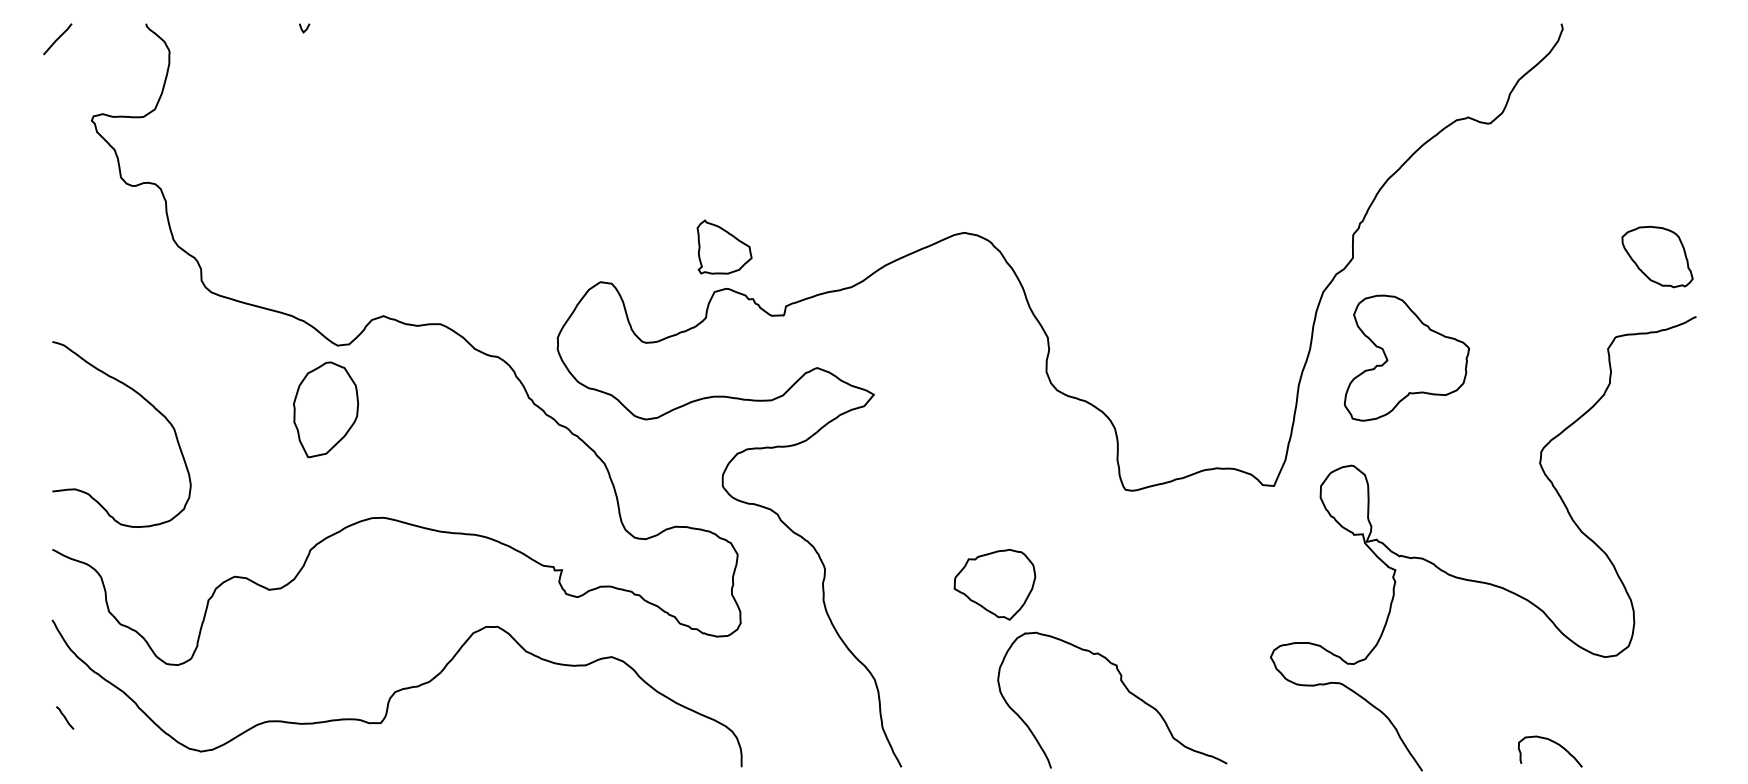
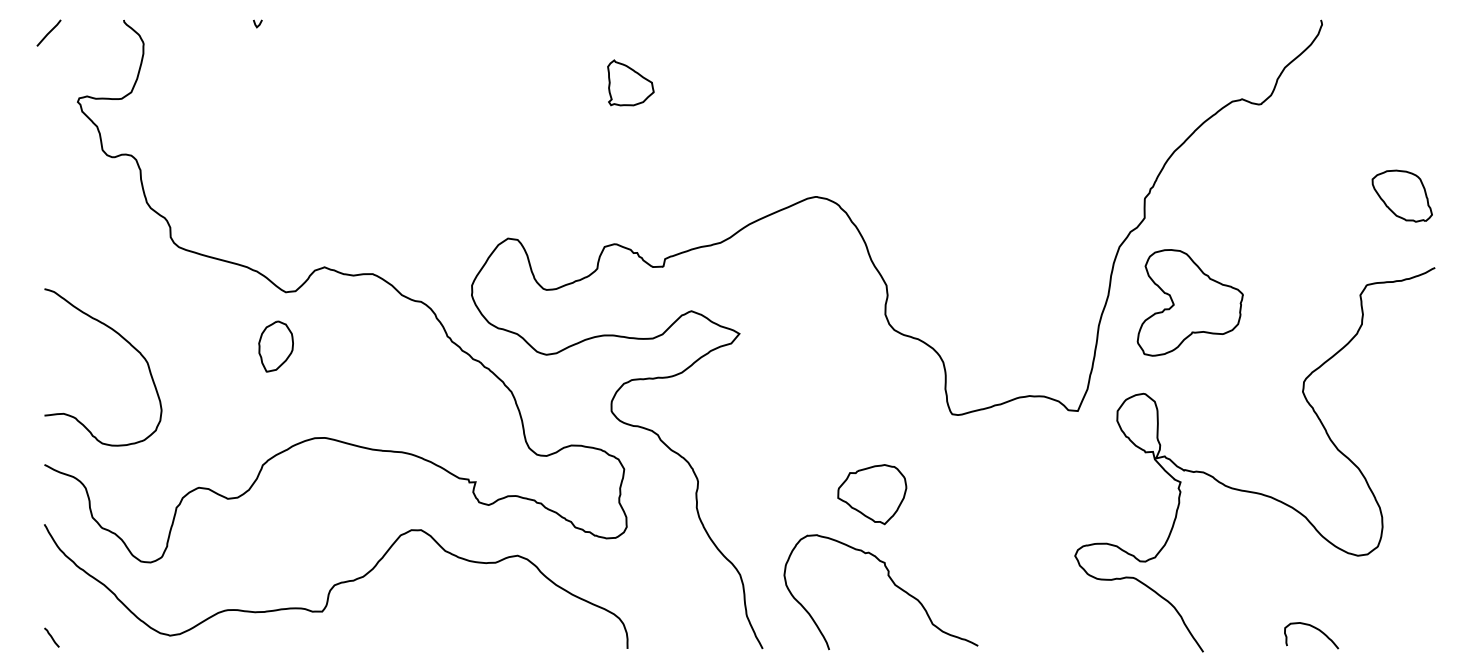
part: (724, 246) -> (630, 82), moved
part: (1657, 256) -> (1402, 195), moved
part: (326, 409) -> (276, 346), size x0.62
part: (994, 584) -> (871, 494), moved
curve: (1127, 691) -> (893, 584), moved
line: (65, 717) -> (52, 637), moved

